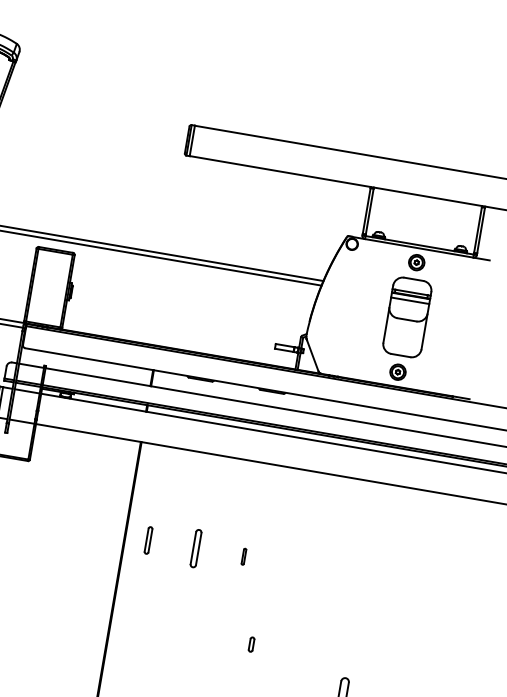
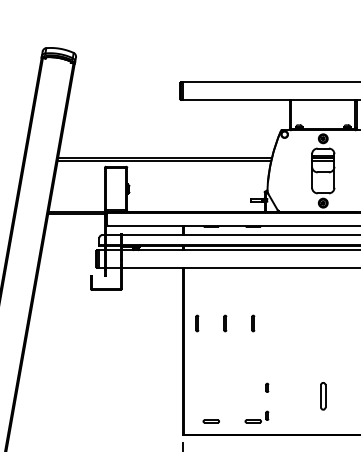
part: (196, 548) -> (225, 323), size x0.71
part: (244, 556) -> (253, 323), size x1.67
part: (252, 644) -> (267, 387), moved

